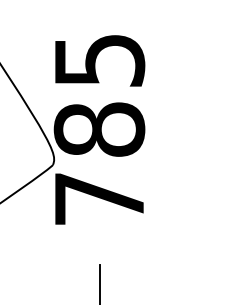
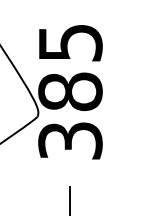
text: (99, 198) -> (70, 140), 785 -> 385

